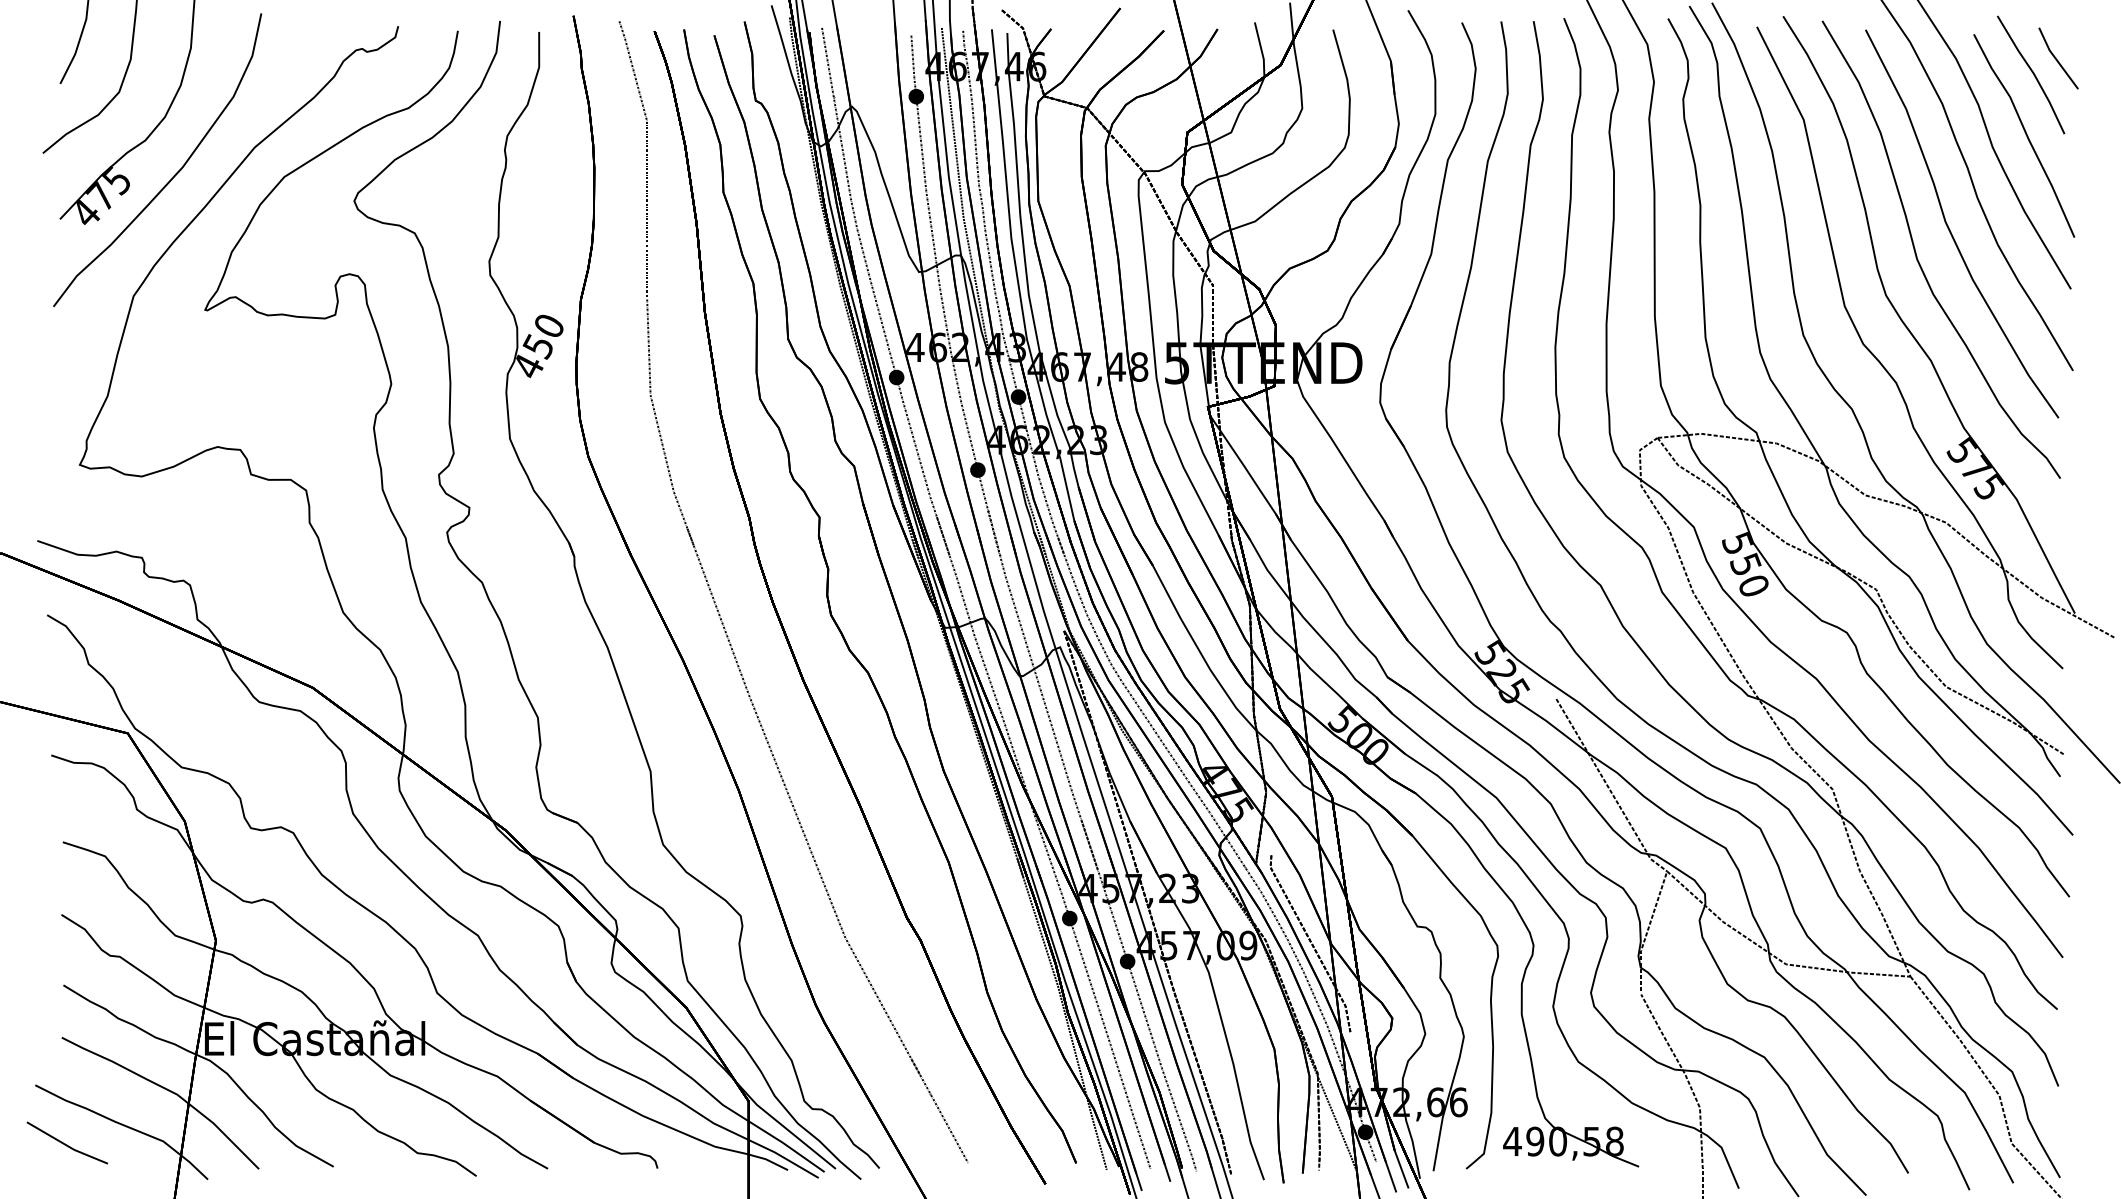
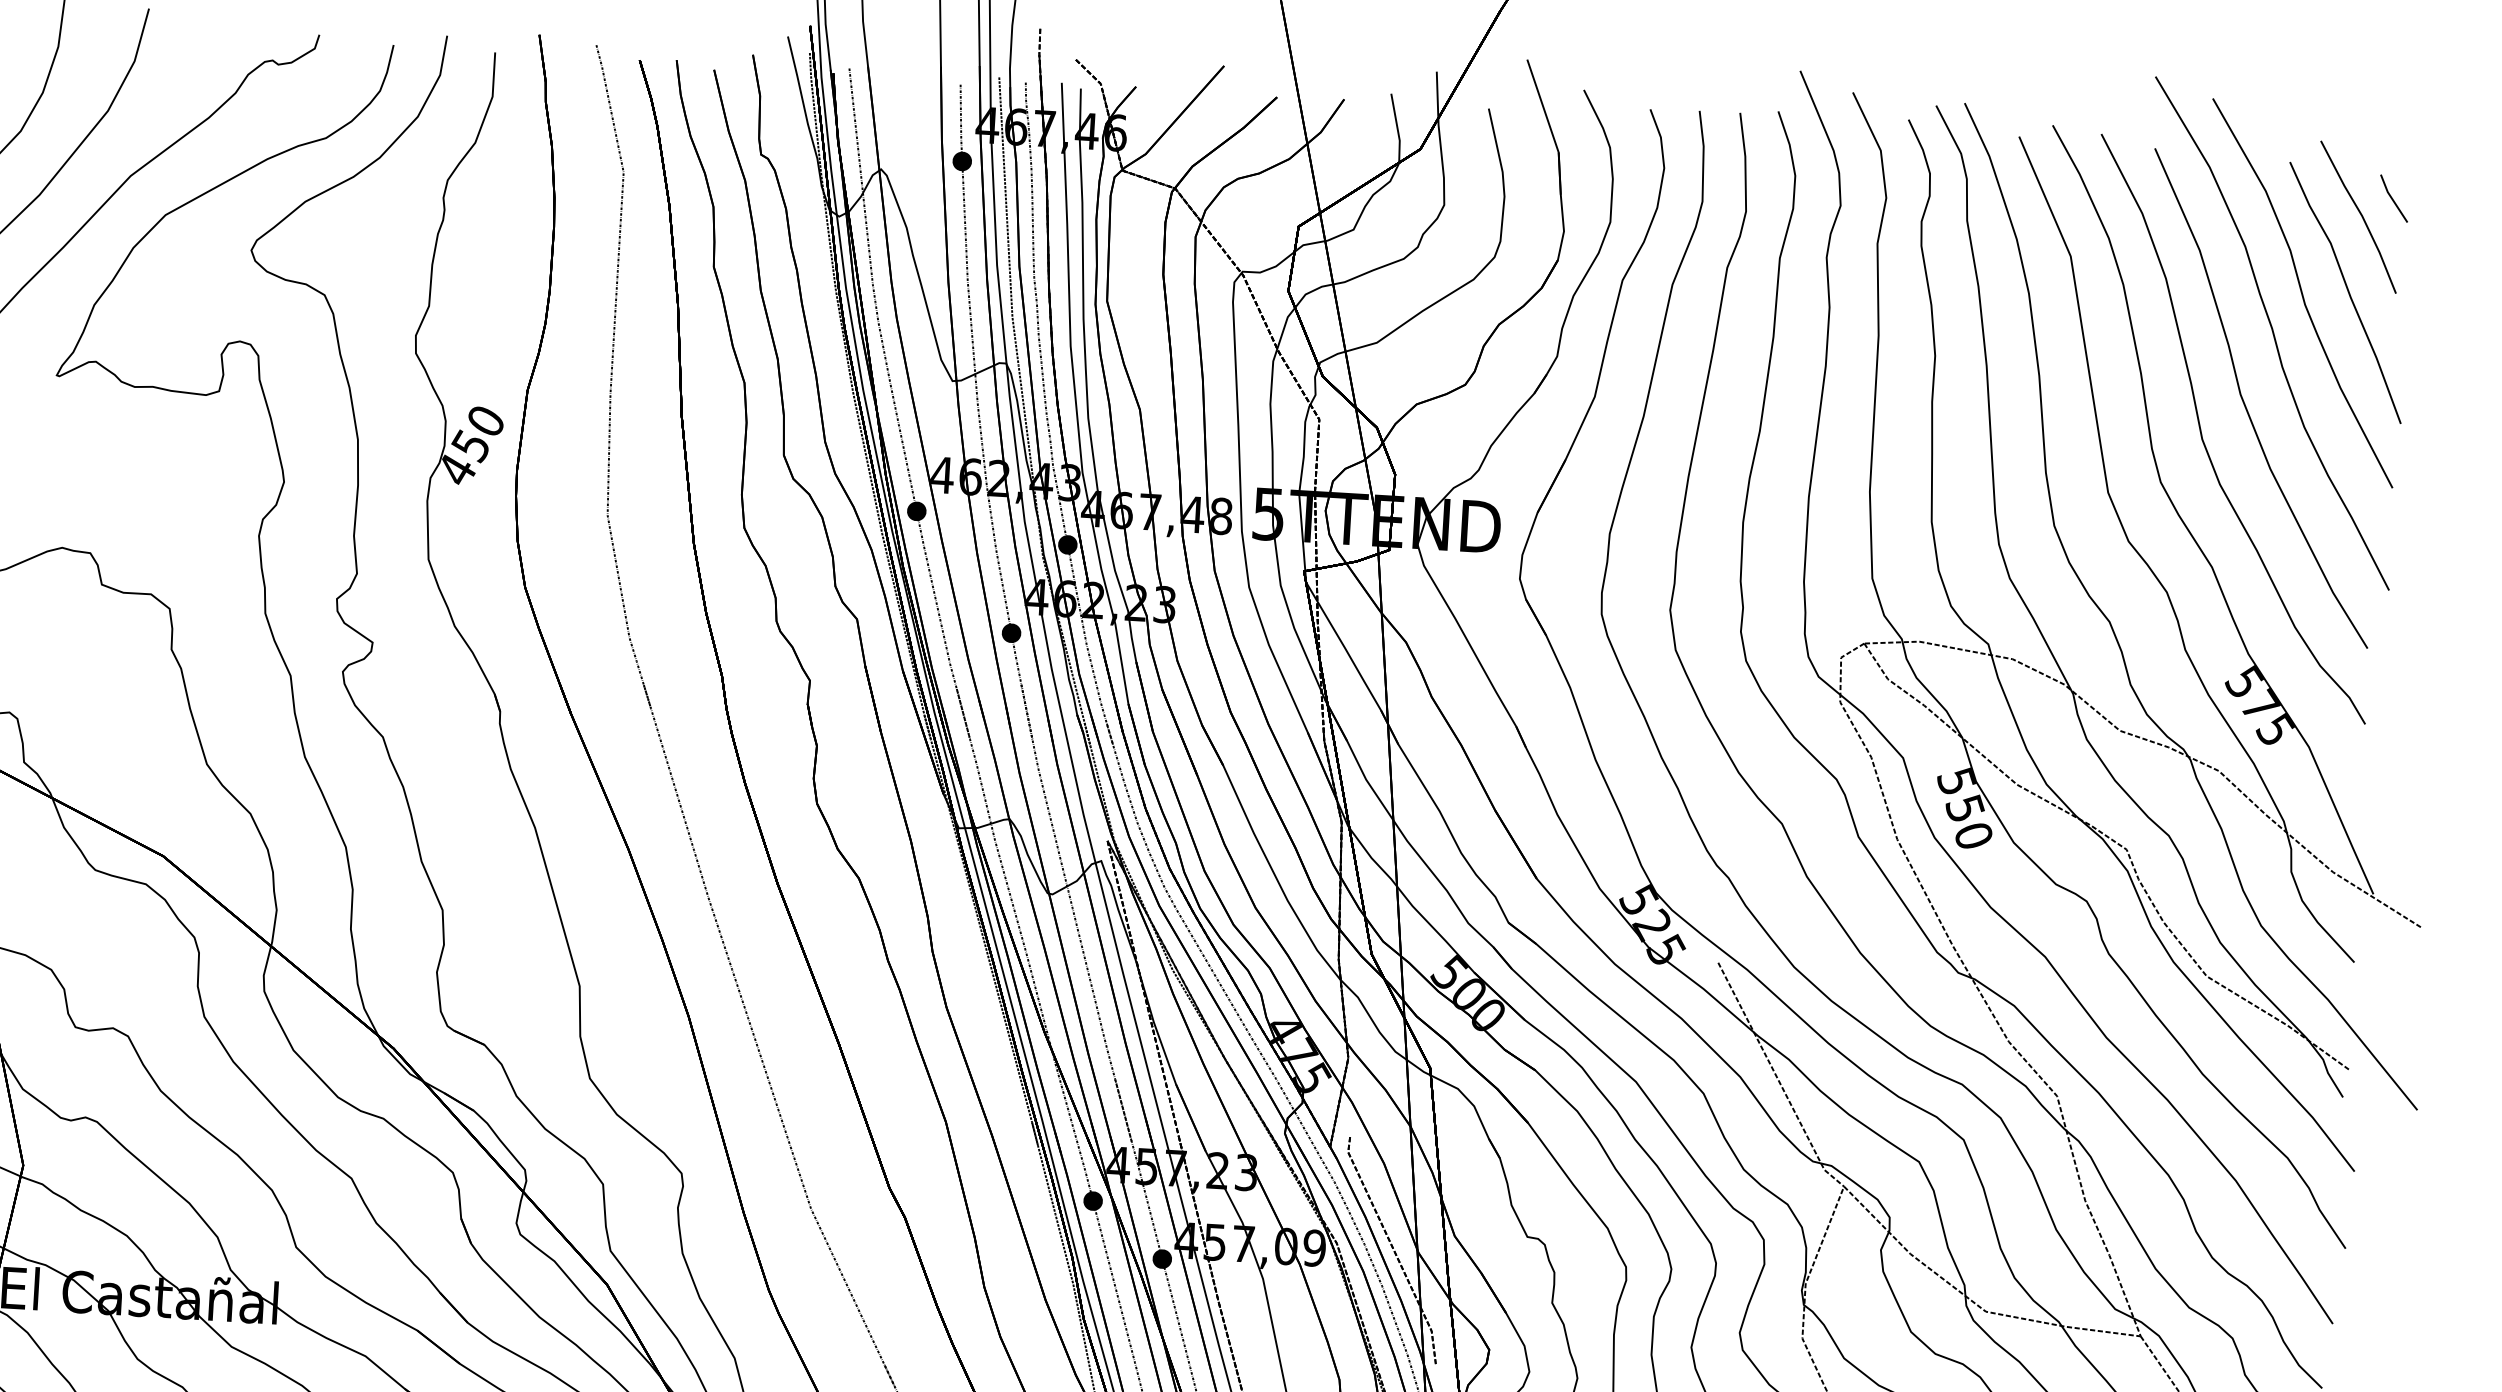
part: (2058, 58) -> (2394, 198), size x0.6

